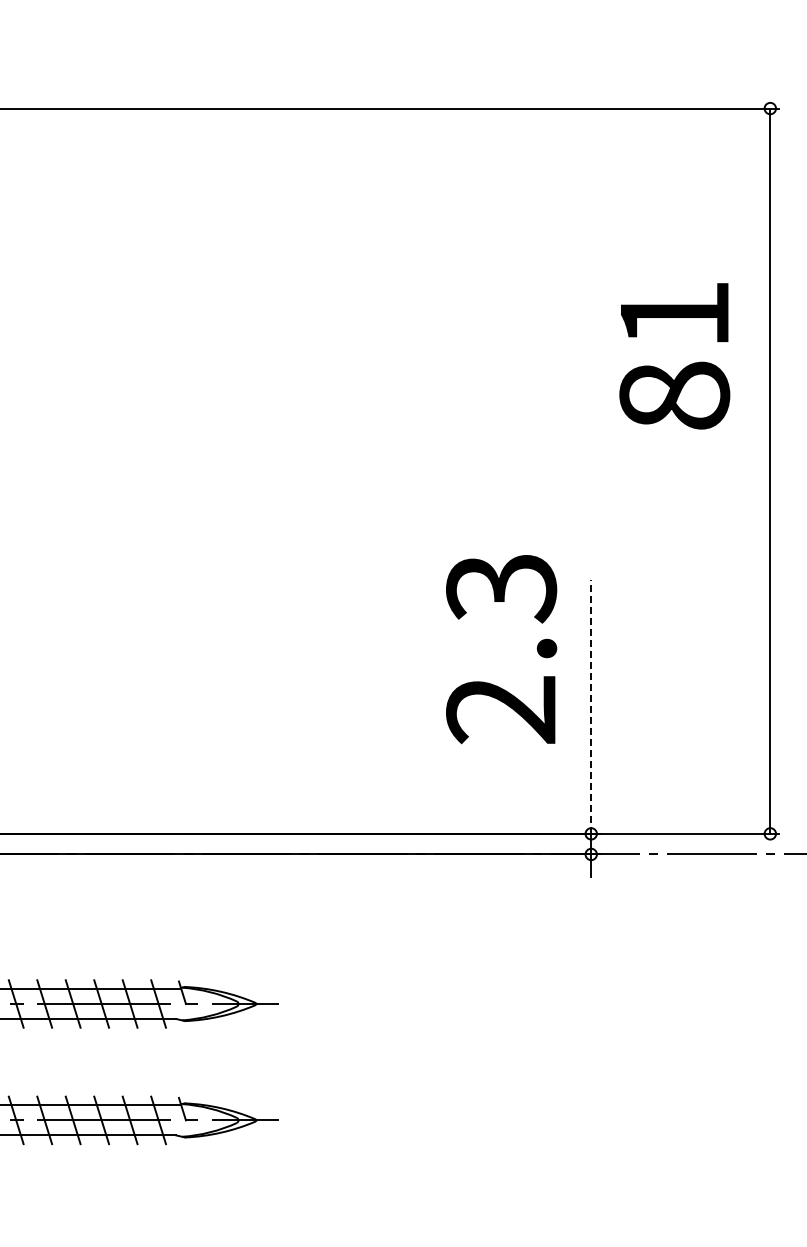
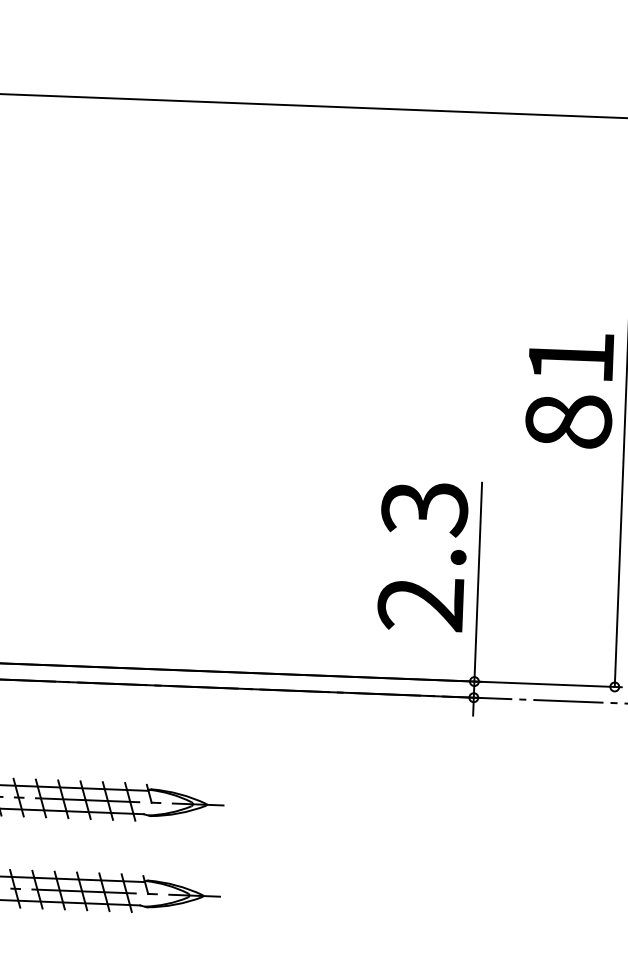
text: (674, 356) -> (569, 390), moved
text: (501, 649) -> (422, 556), moved
line: (591, 707) -> (478, 582), dashed -> solid

